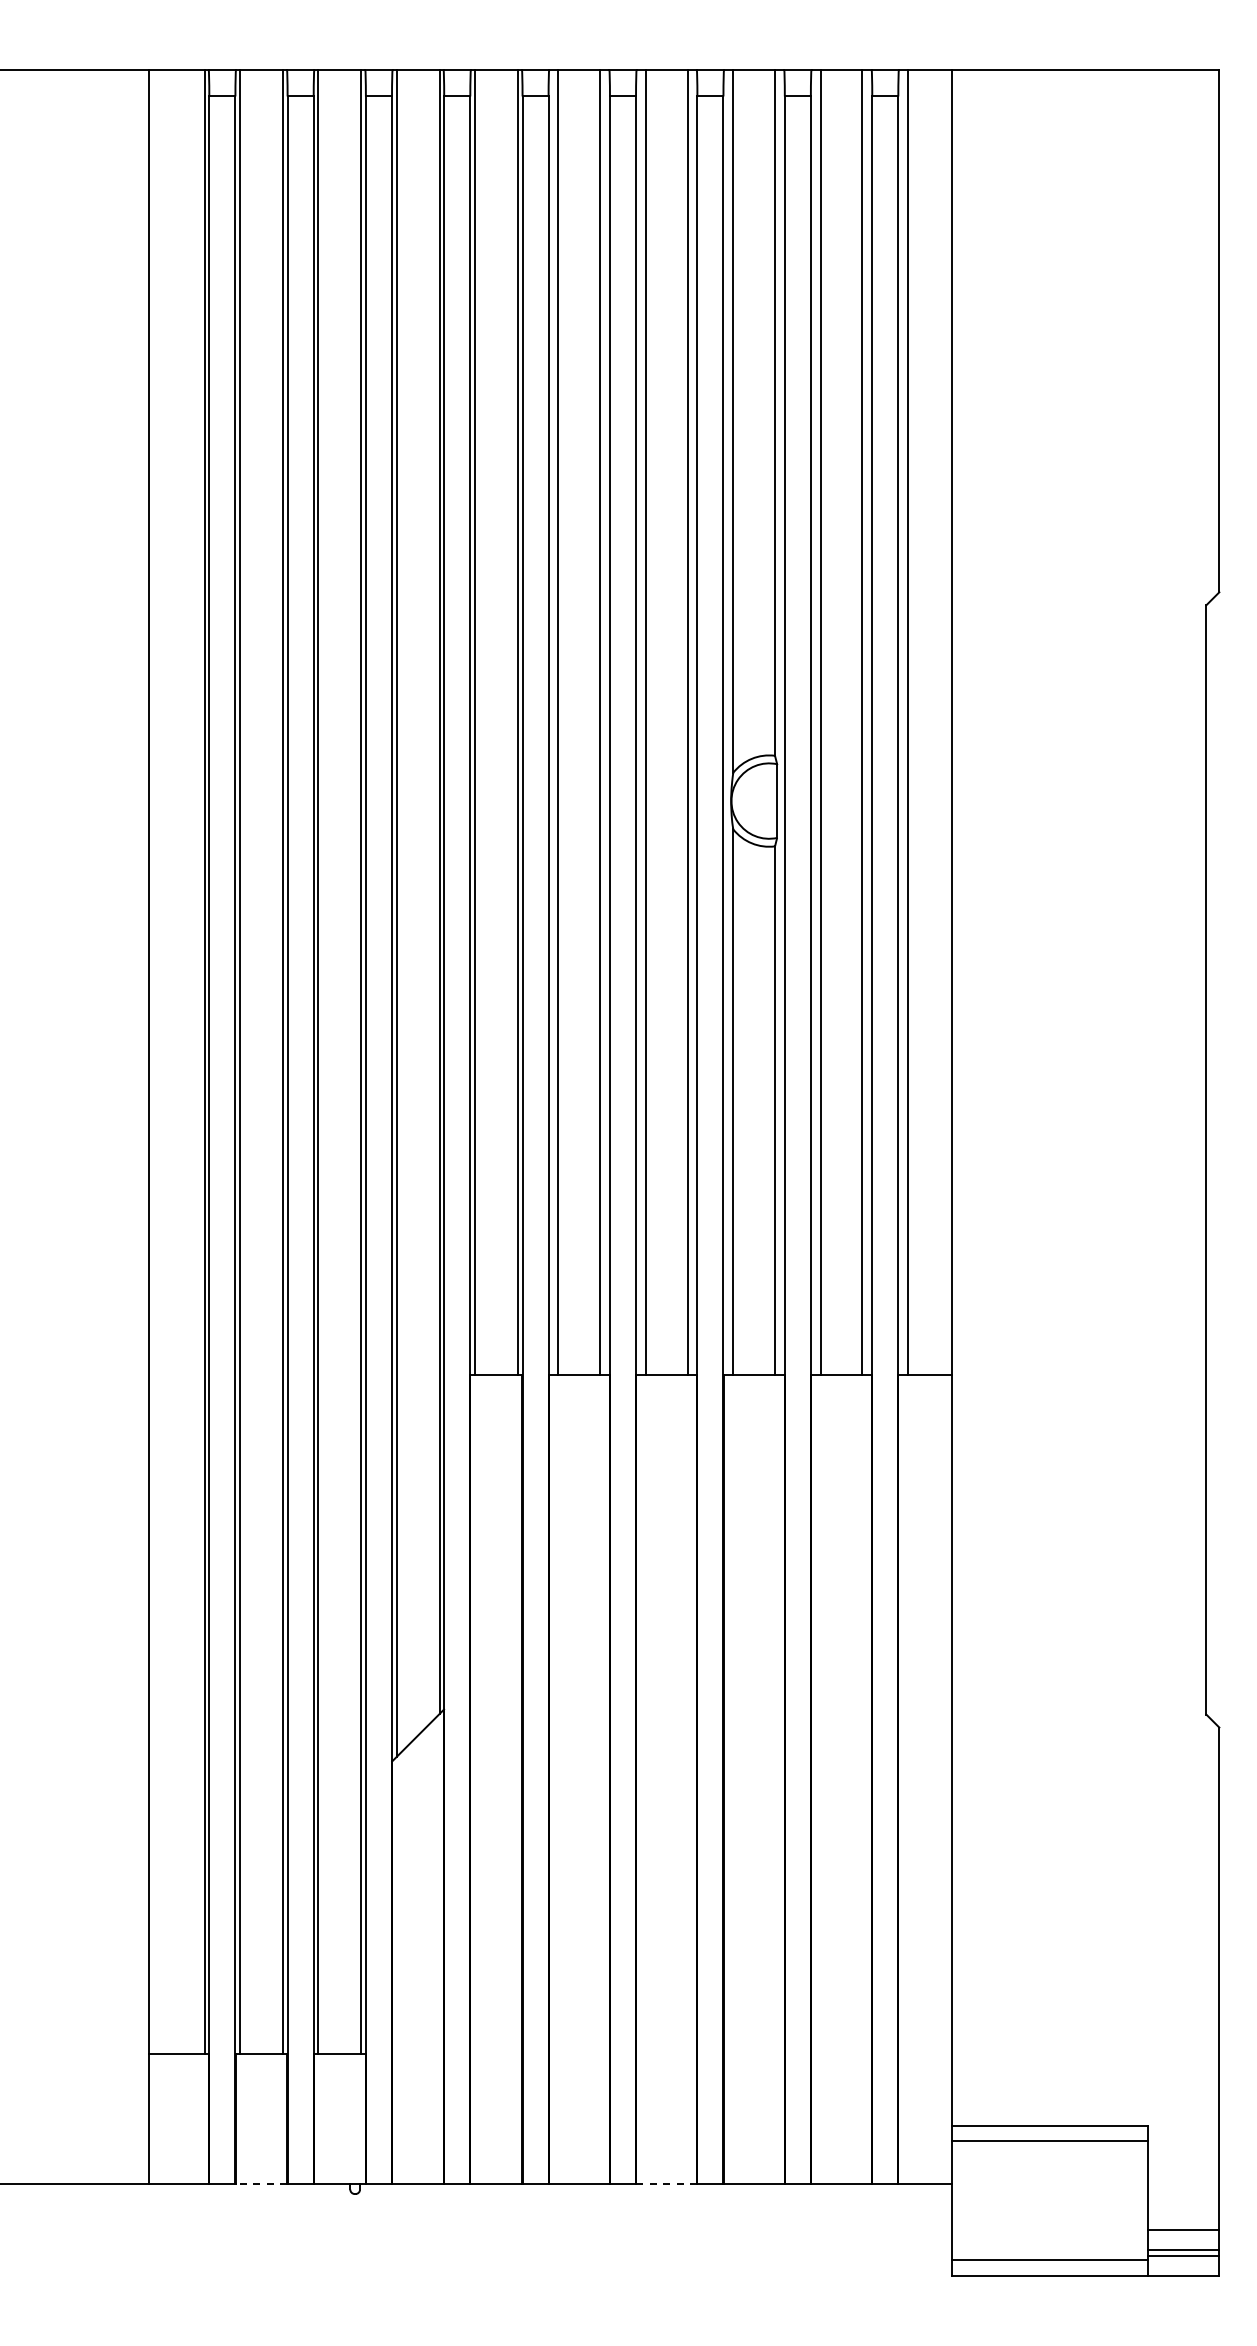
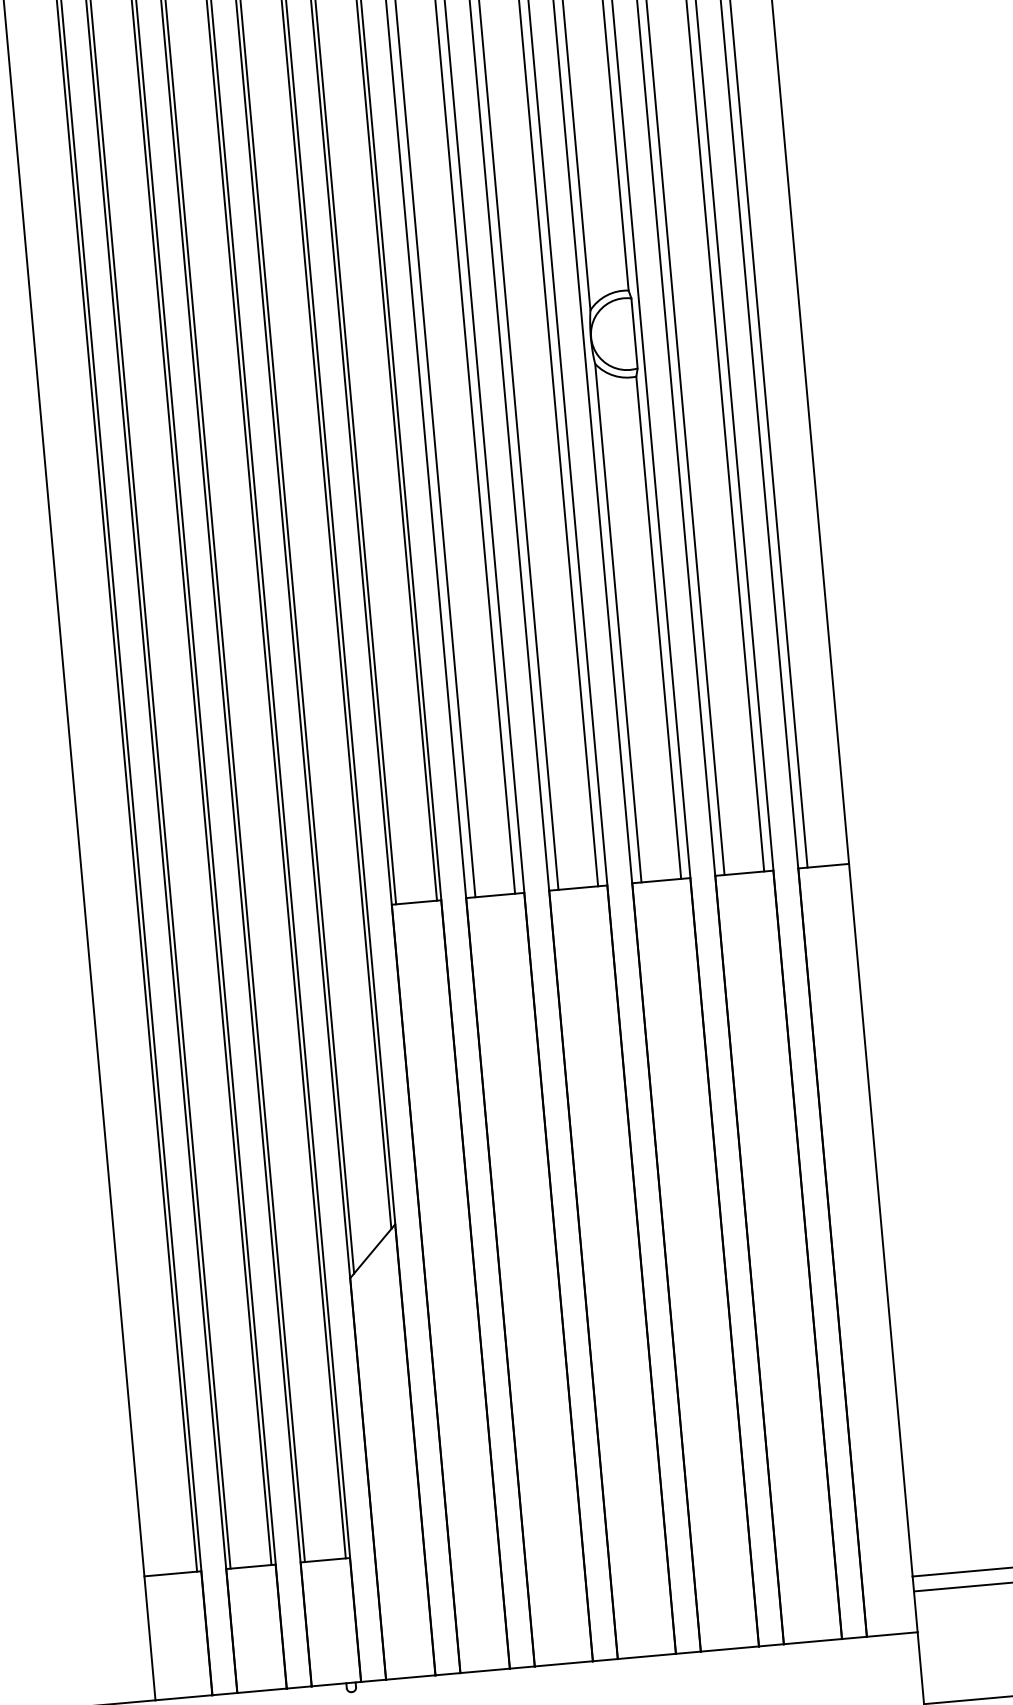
line: (261, 2184) -> (262, 1691), dashed -> solid
line: (666, 2184) -> (646, 1656), dashed -> solid

